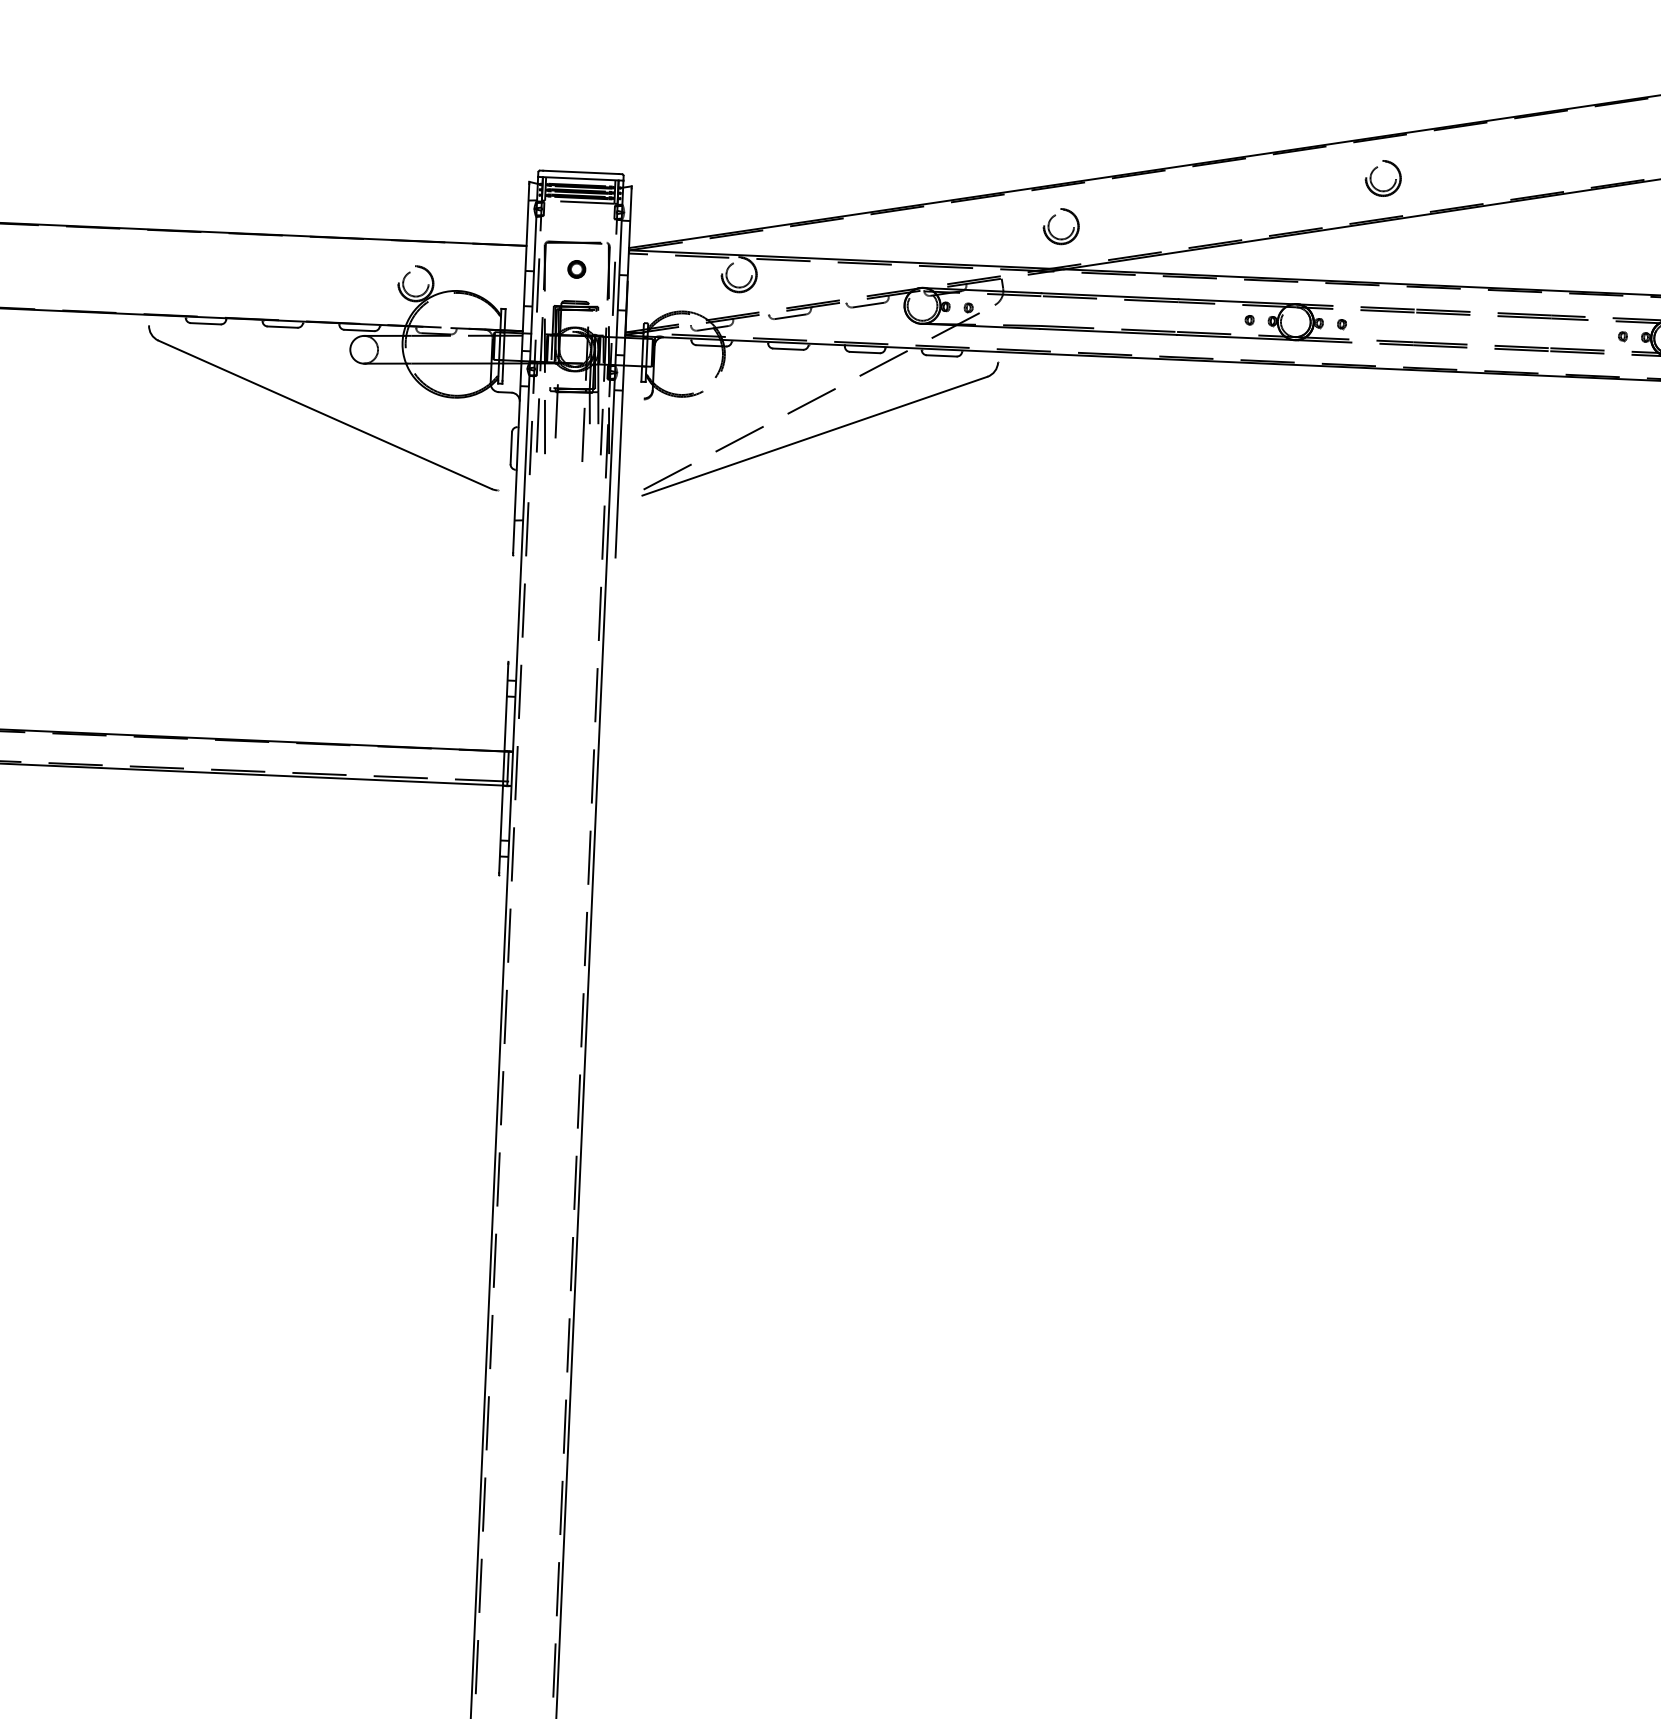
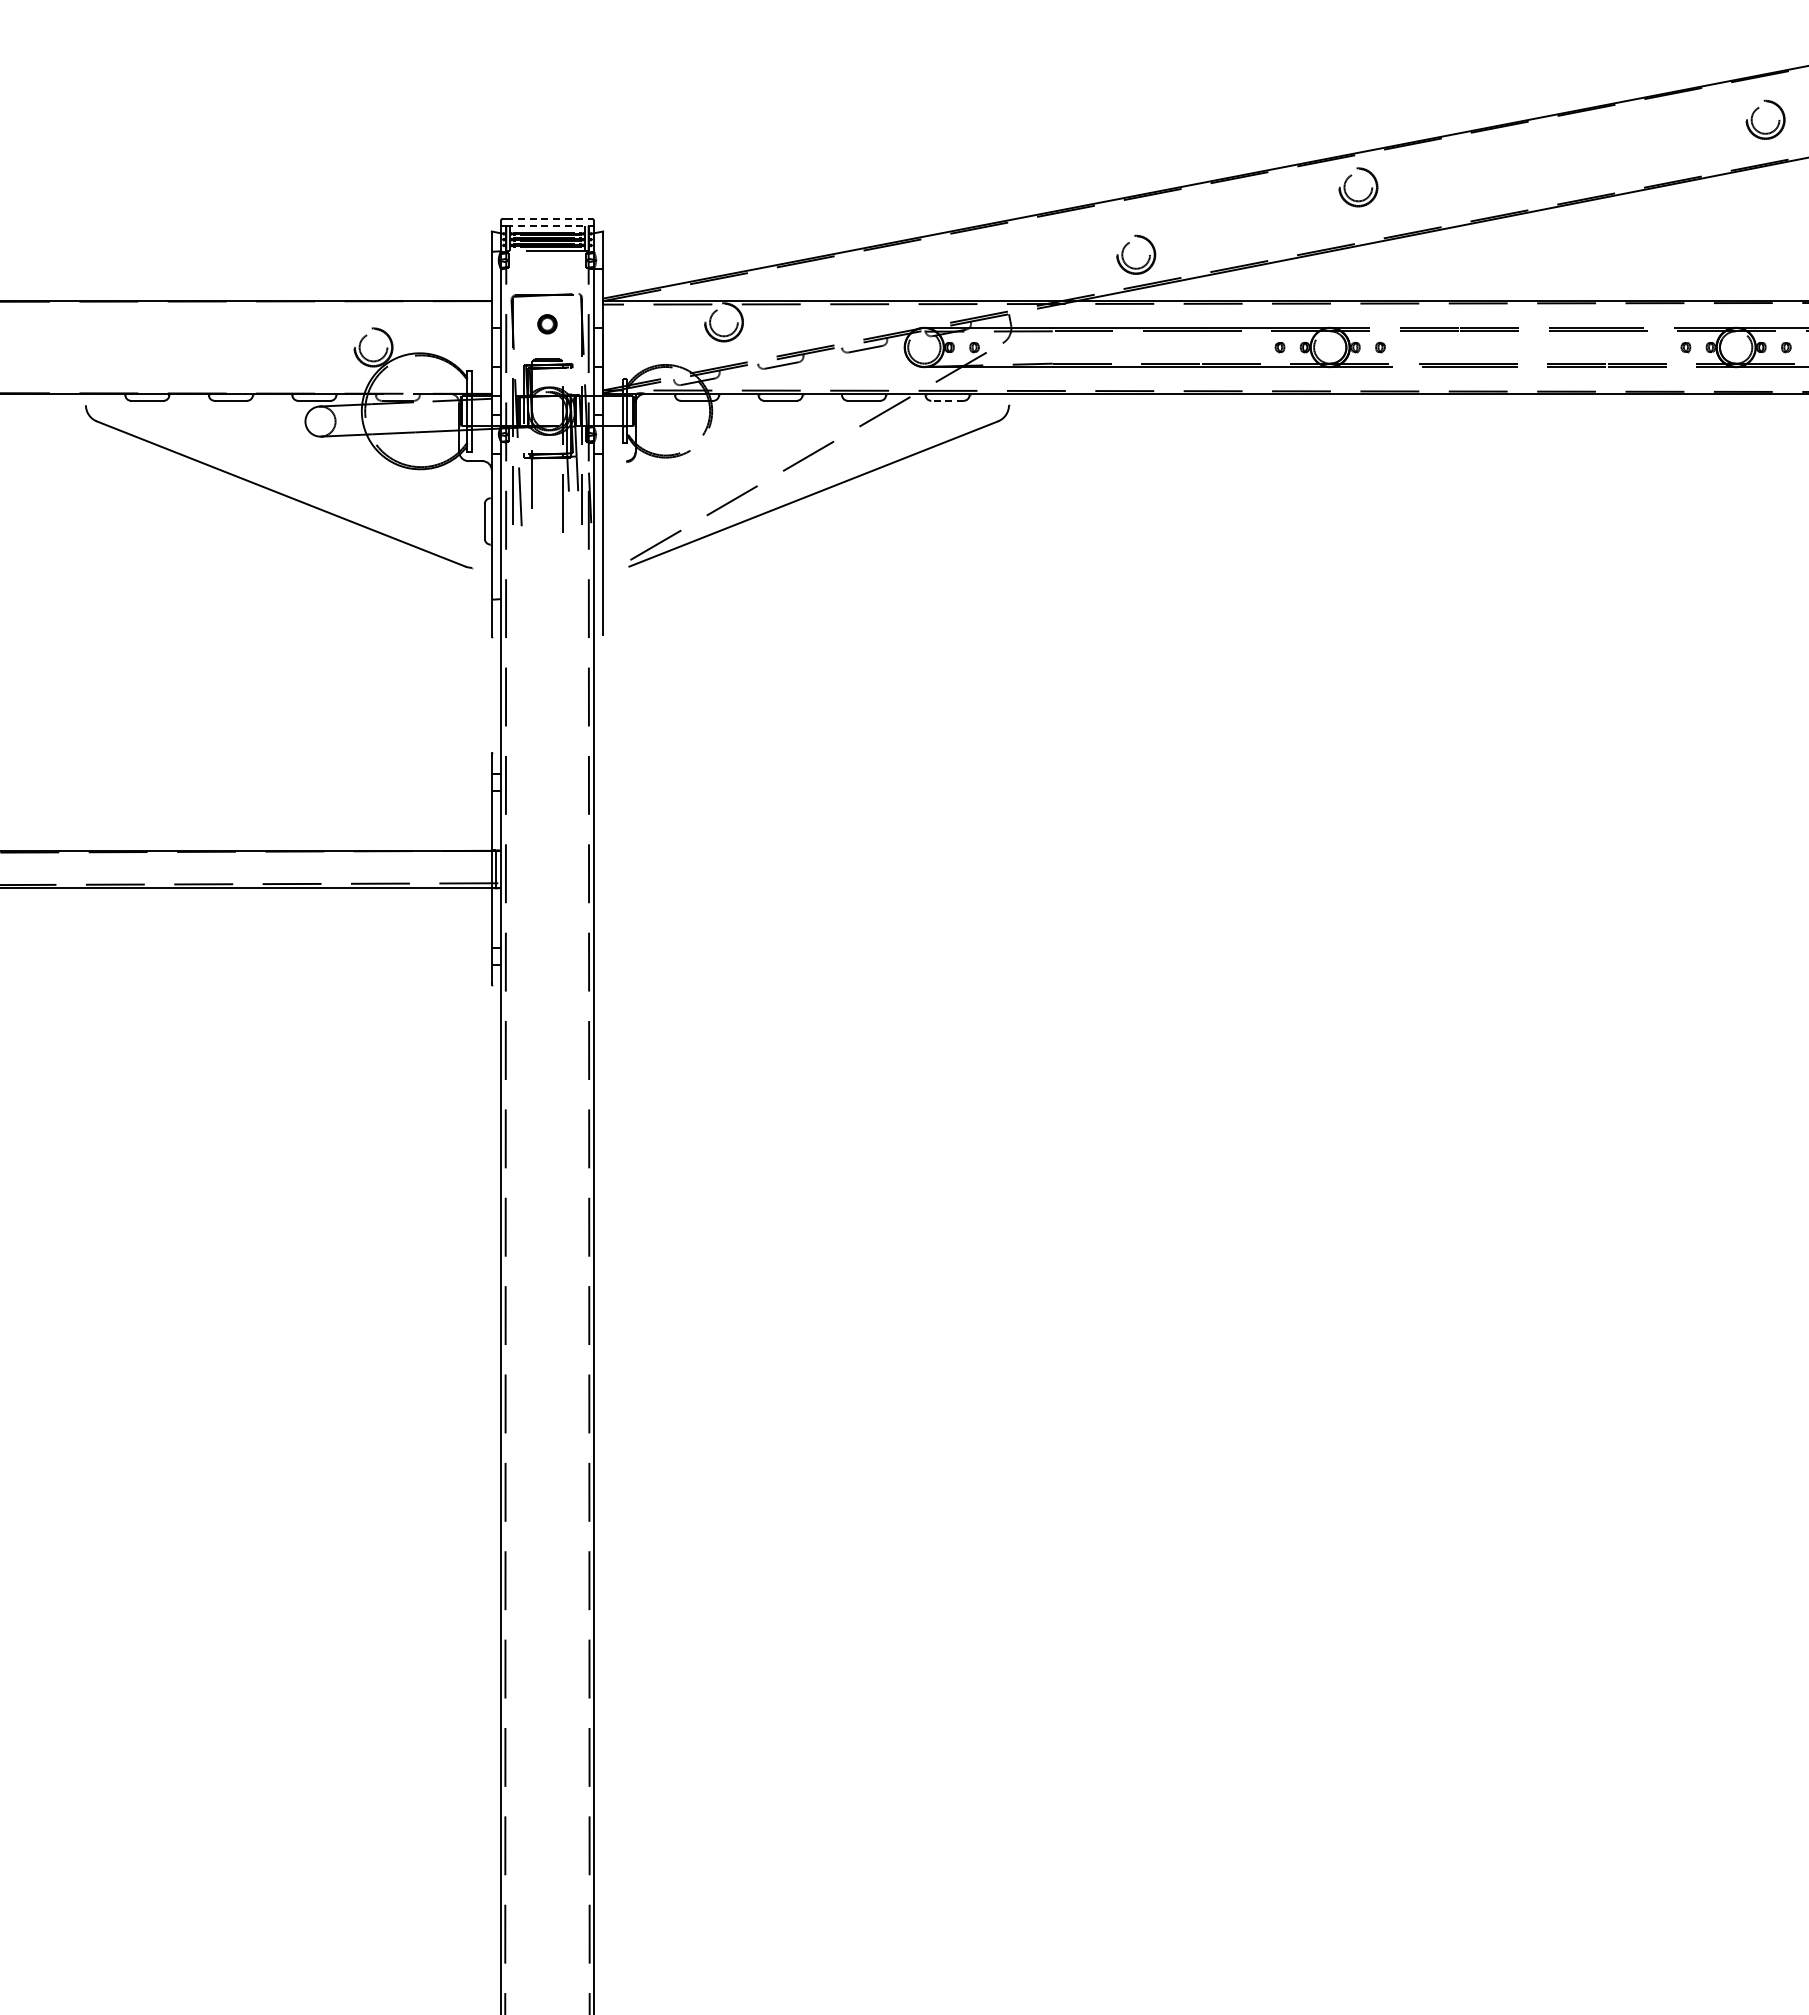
line: (581, 172) -> (547, 218), solid -> dashed
line: (580, 178) -> (547, 225), solid -> dashed
part: (1393, 184) -> (1369, 193), moved
part: (1072, 229) -> (1148, 257), moved
line: (941, 355) -> (947, 400), solid -> dashed

